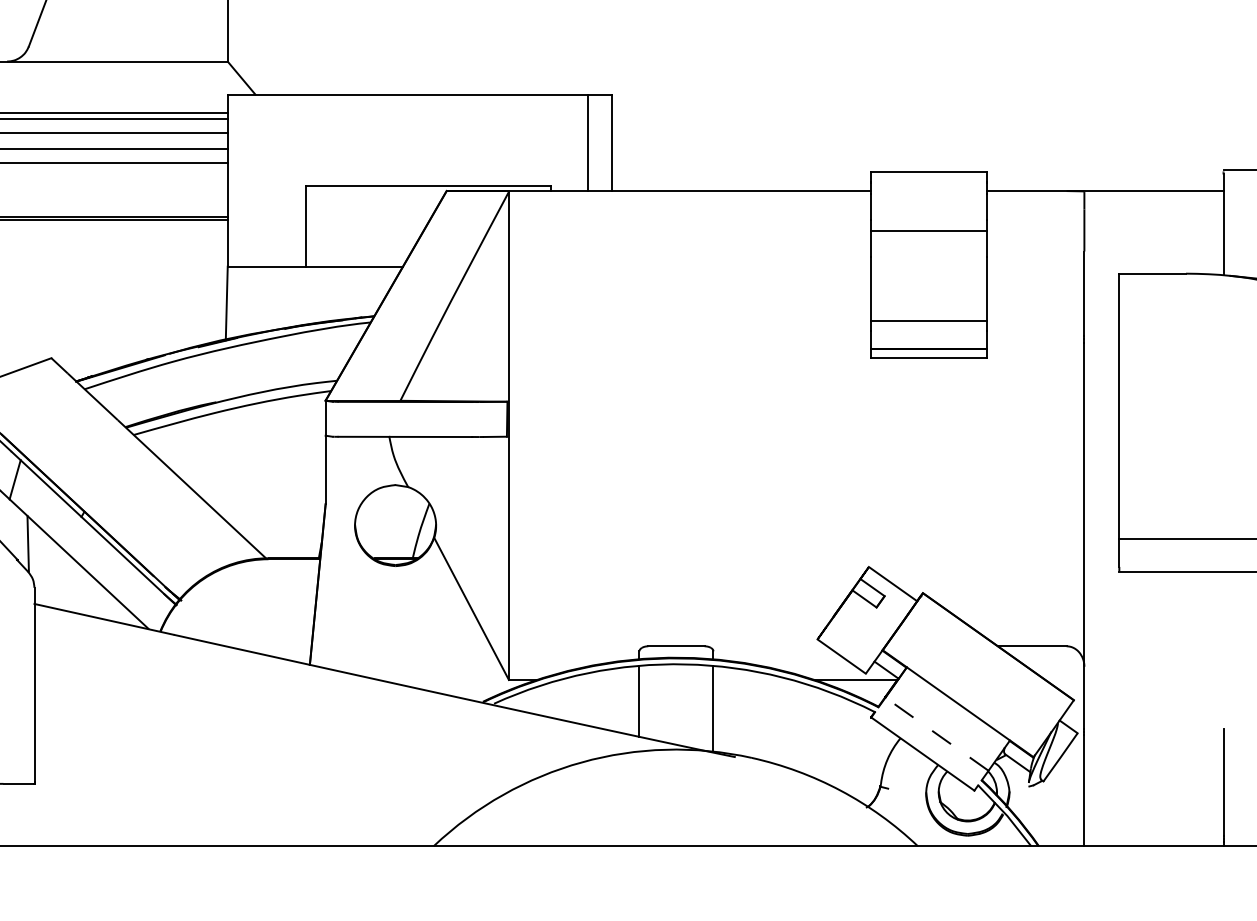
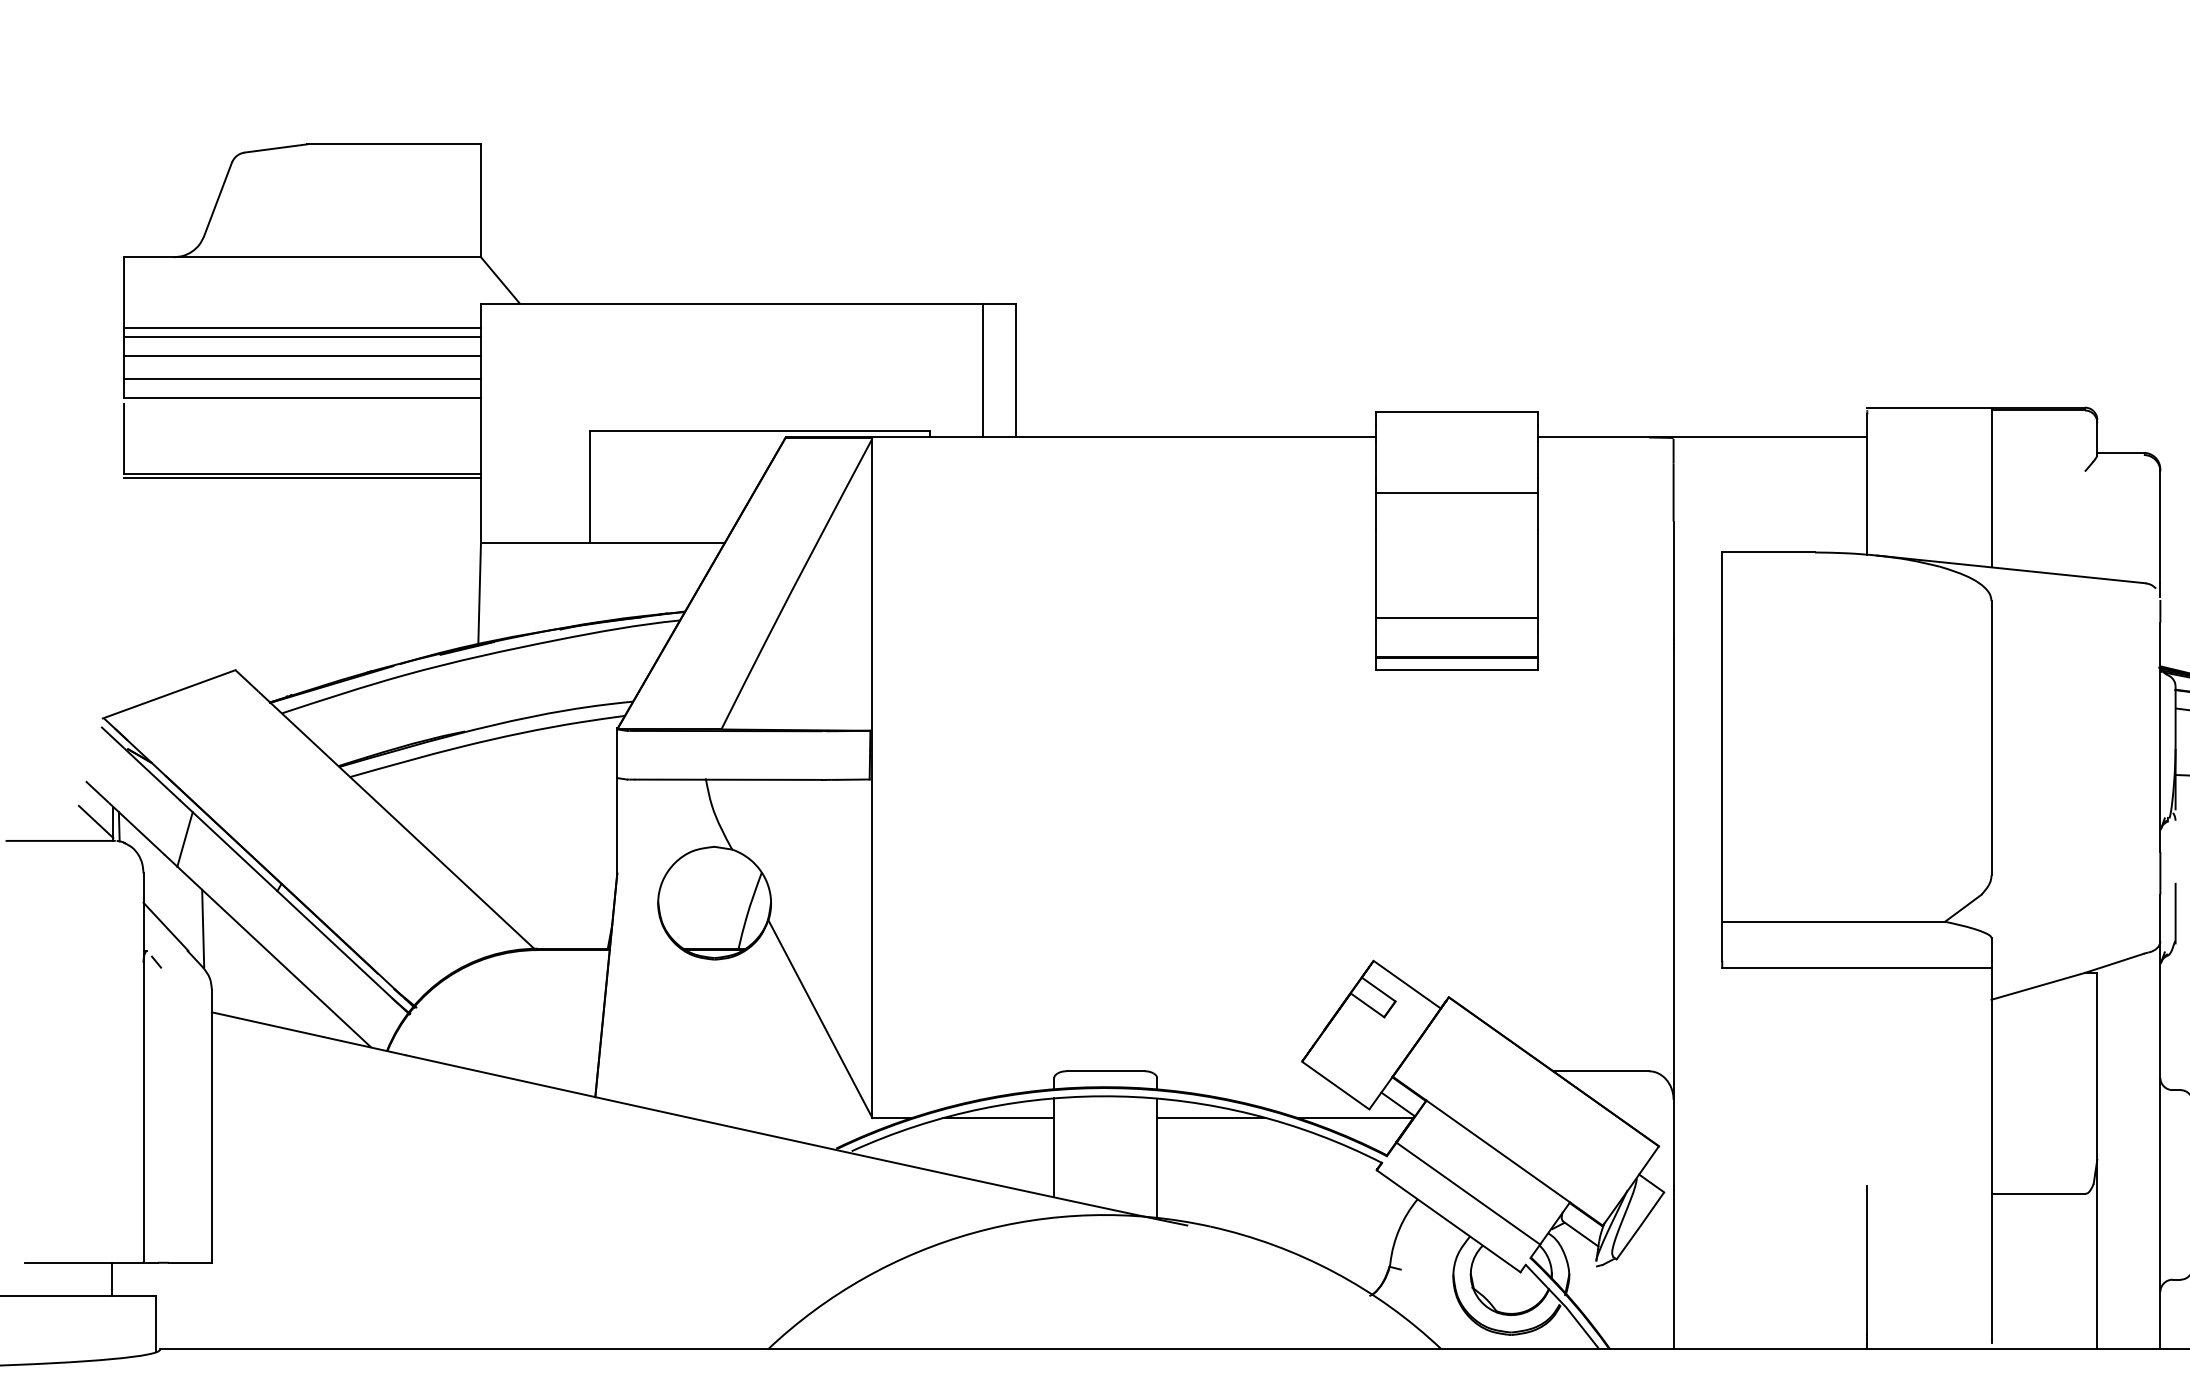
line: (599, 680) -> (998, 1118), added
line: (752, 680) -> (1211, 1118), added
line: (936, 734) -> (1467, 1193), dashed -> solid

